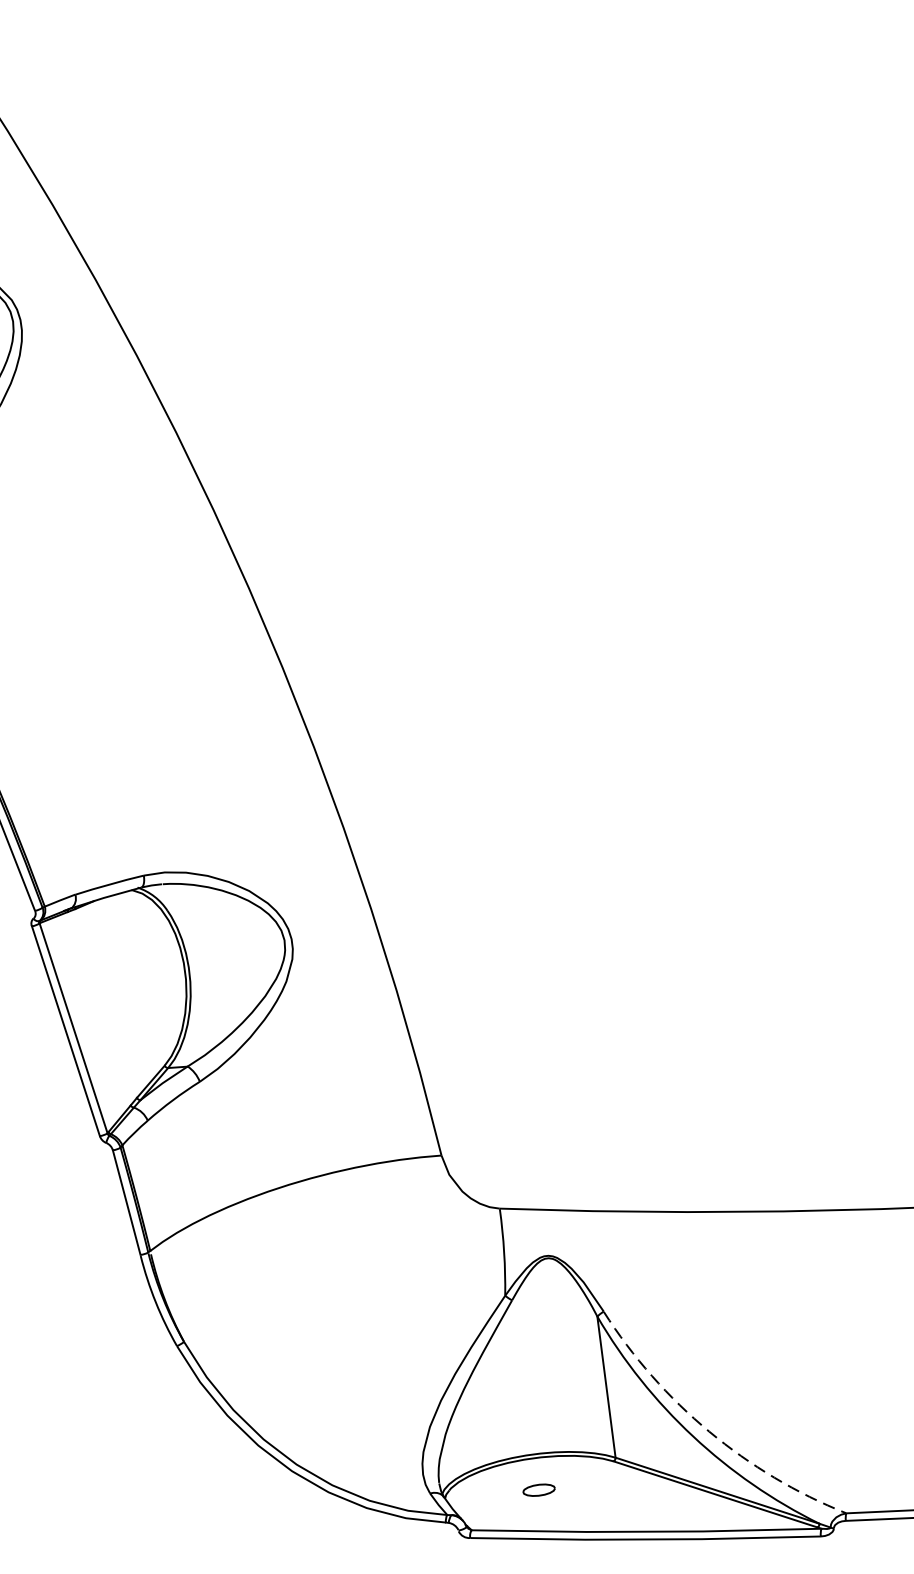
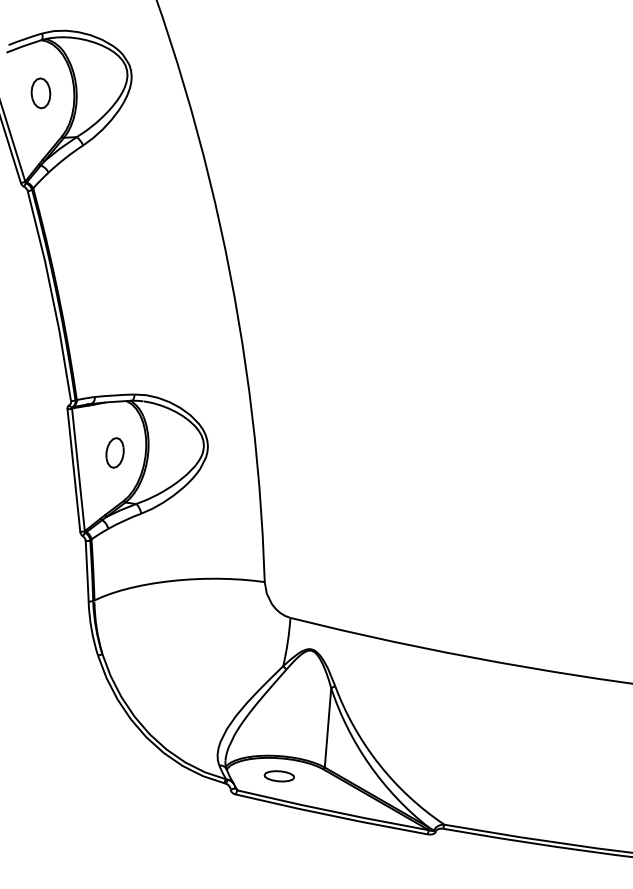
part: (130, 984) -> (114, 452), added
arc: (710, 1432) -> (379, 764), dashed -> solid
part: (537, 1490) -> (278, 776), size x1.67

